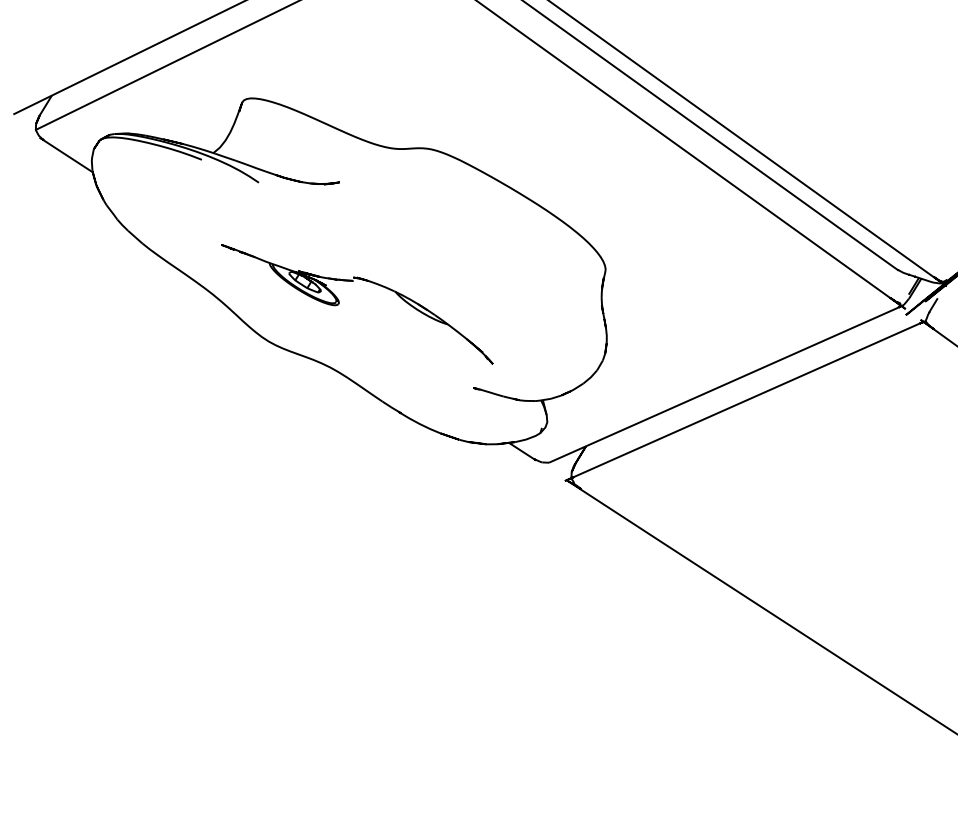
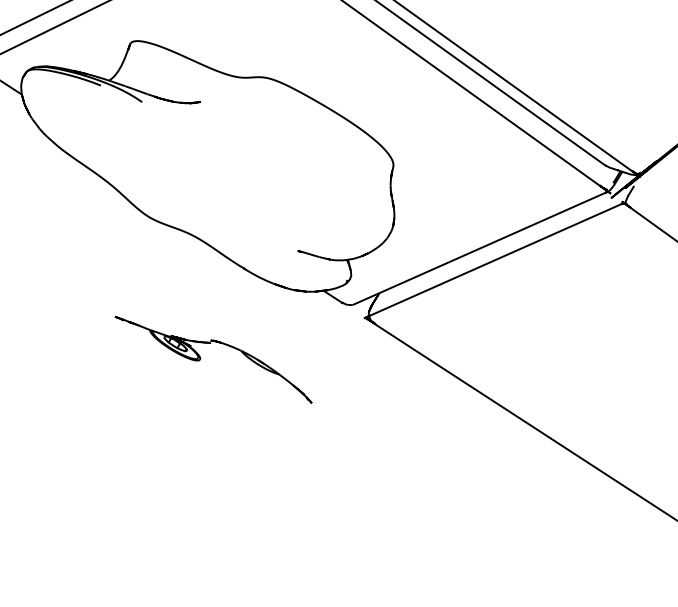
part: (339, 304) -> (200, 360), moved

